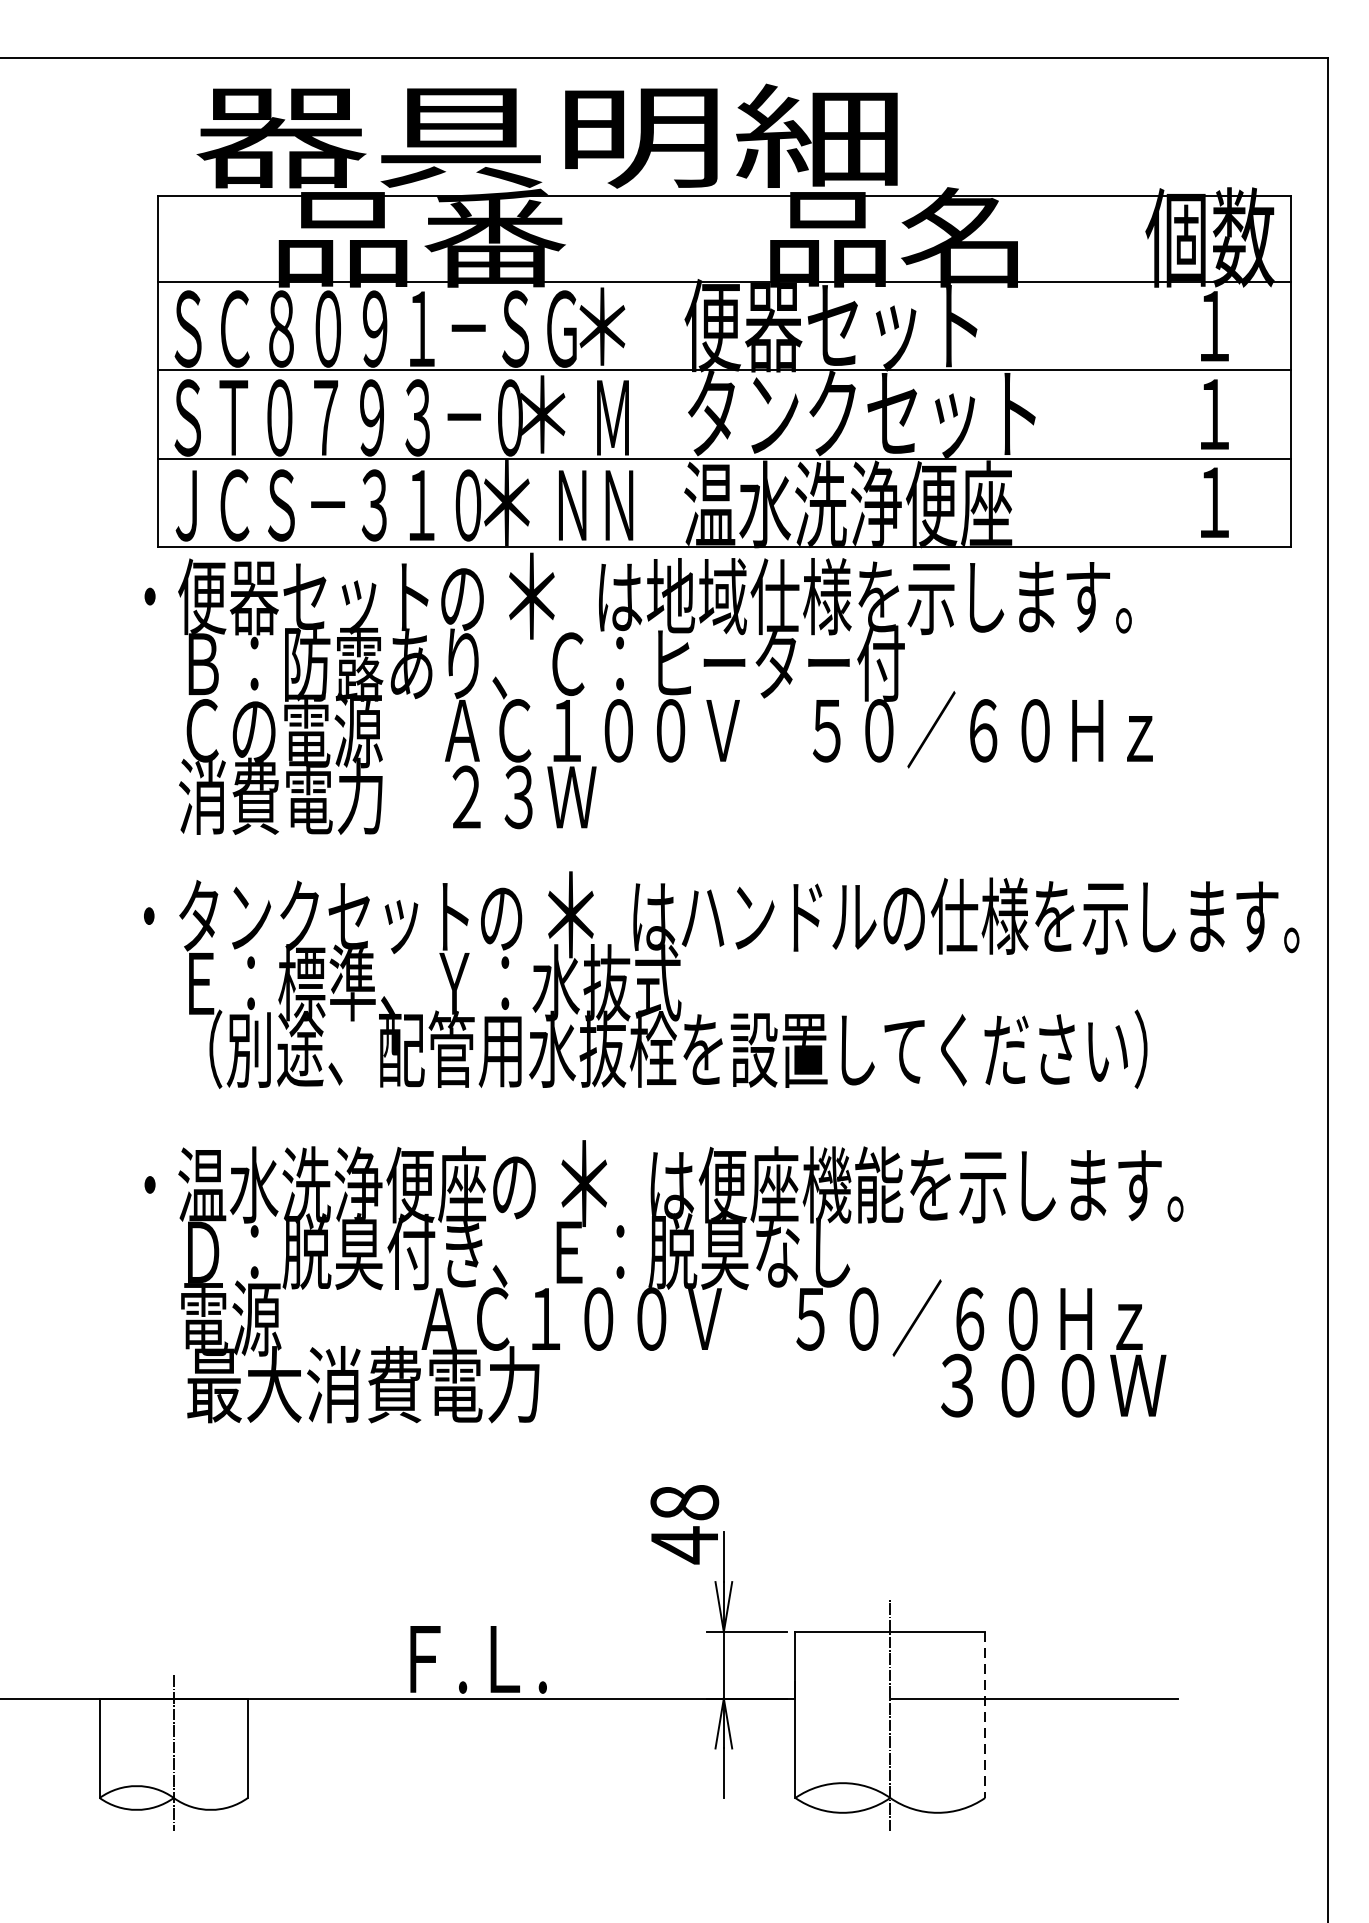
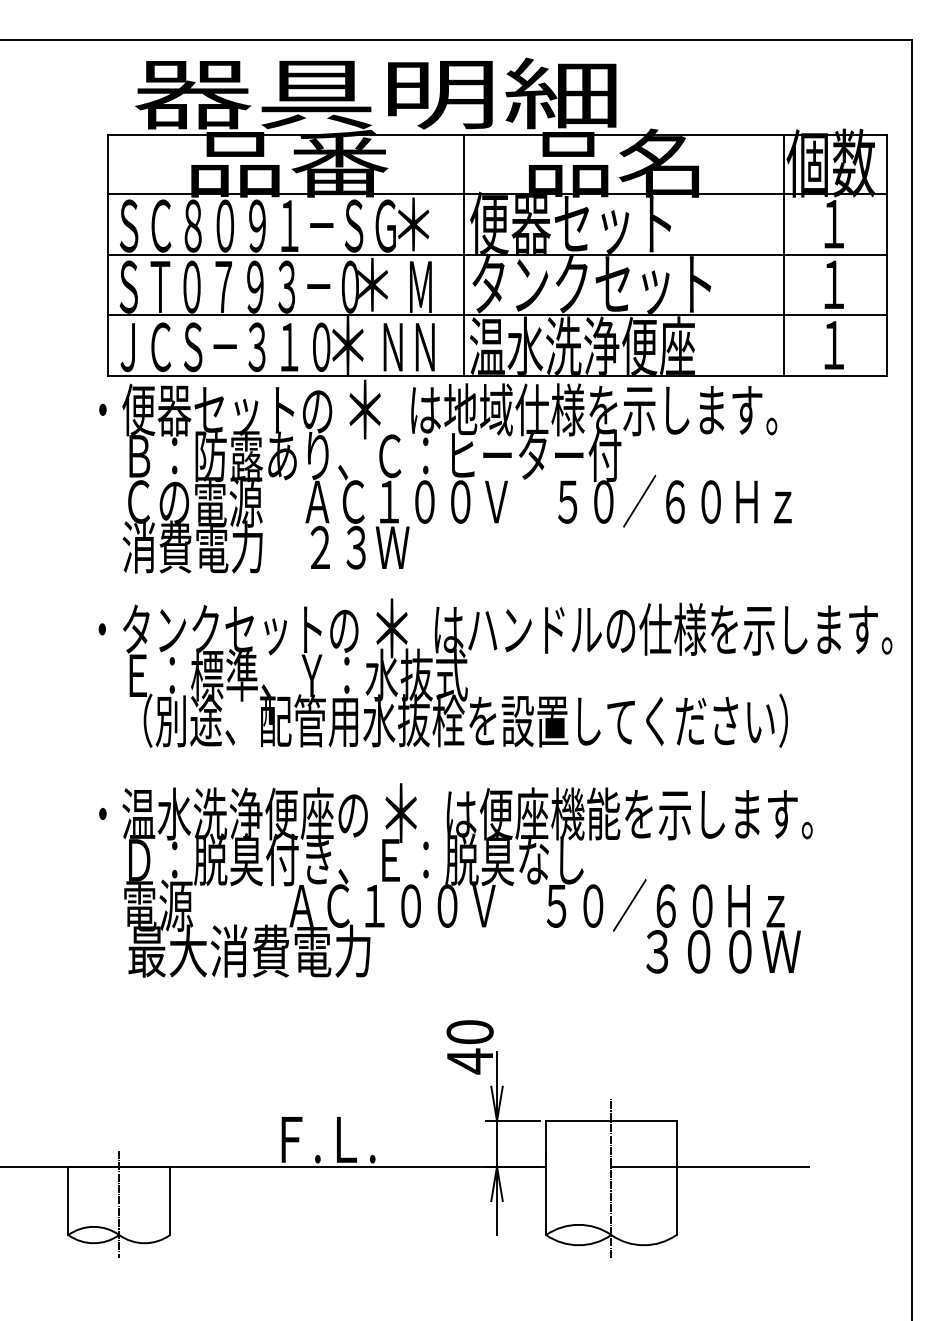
line: (675, 370) -> (463, 254), added
line: (1140, 370) -> (783, 254), added
text: (683, 1503) -> (469, 1032), 48 -> 40
line: (985, 1715) -> (676, 1178), dashed -> solid

